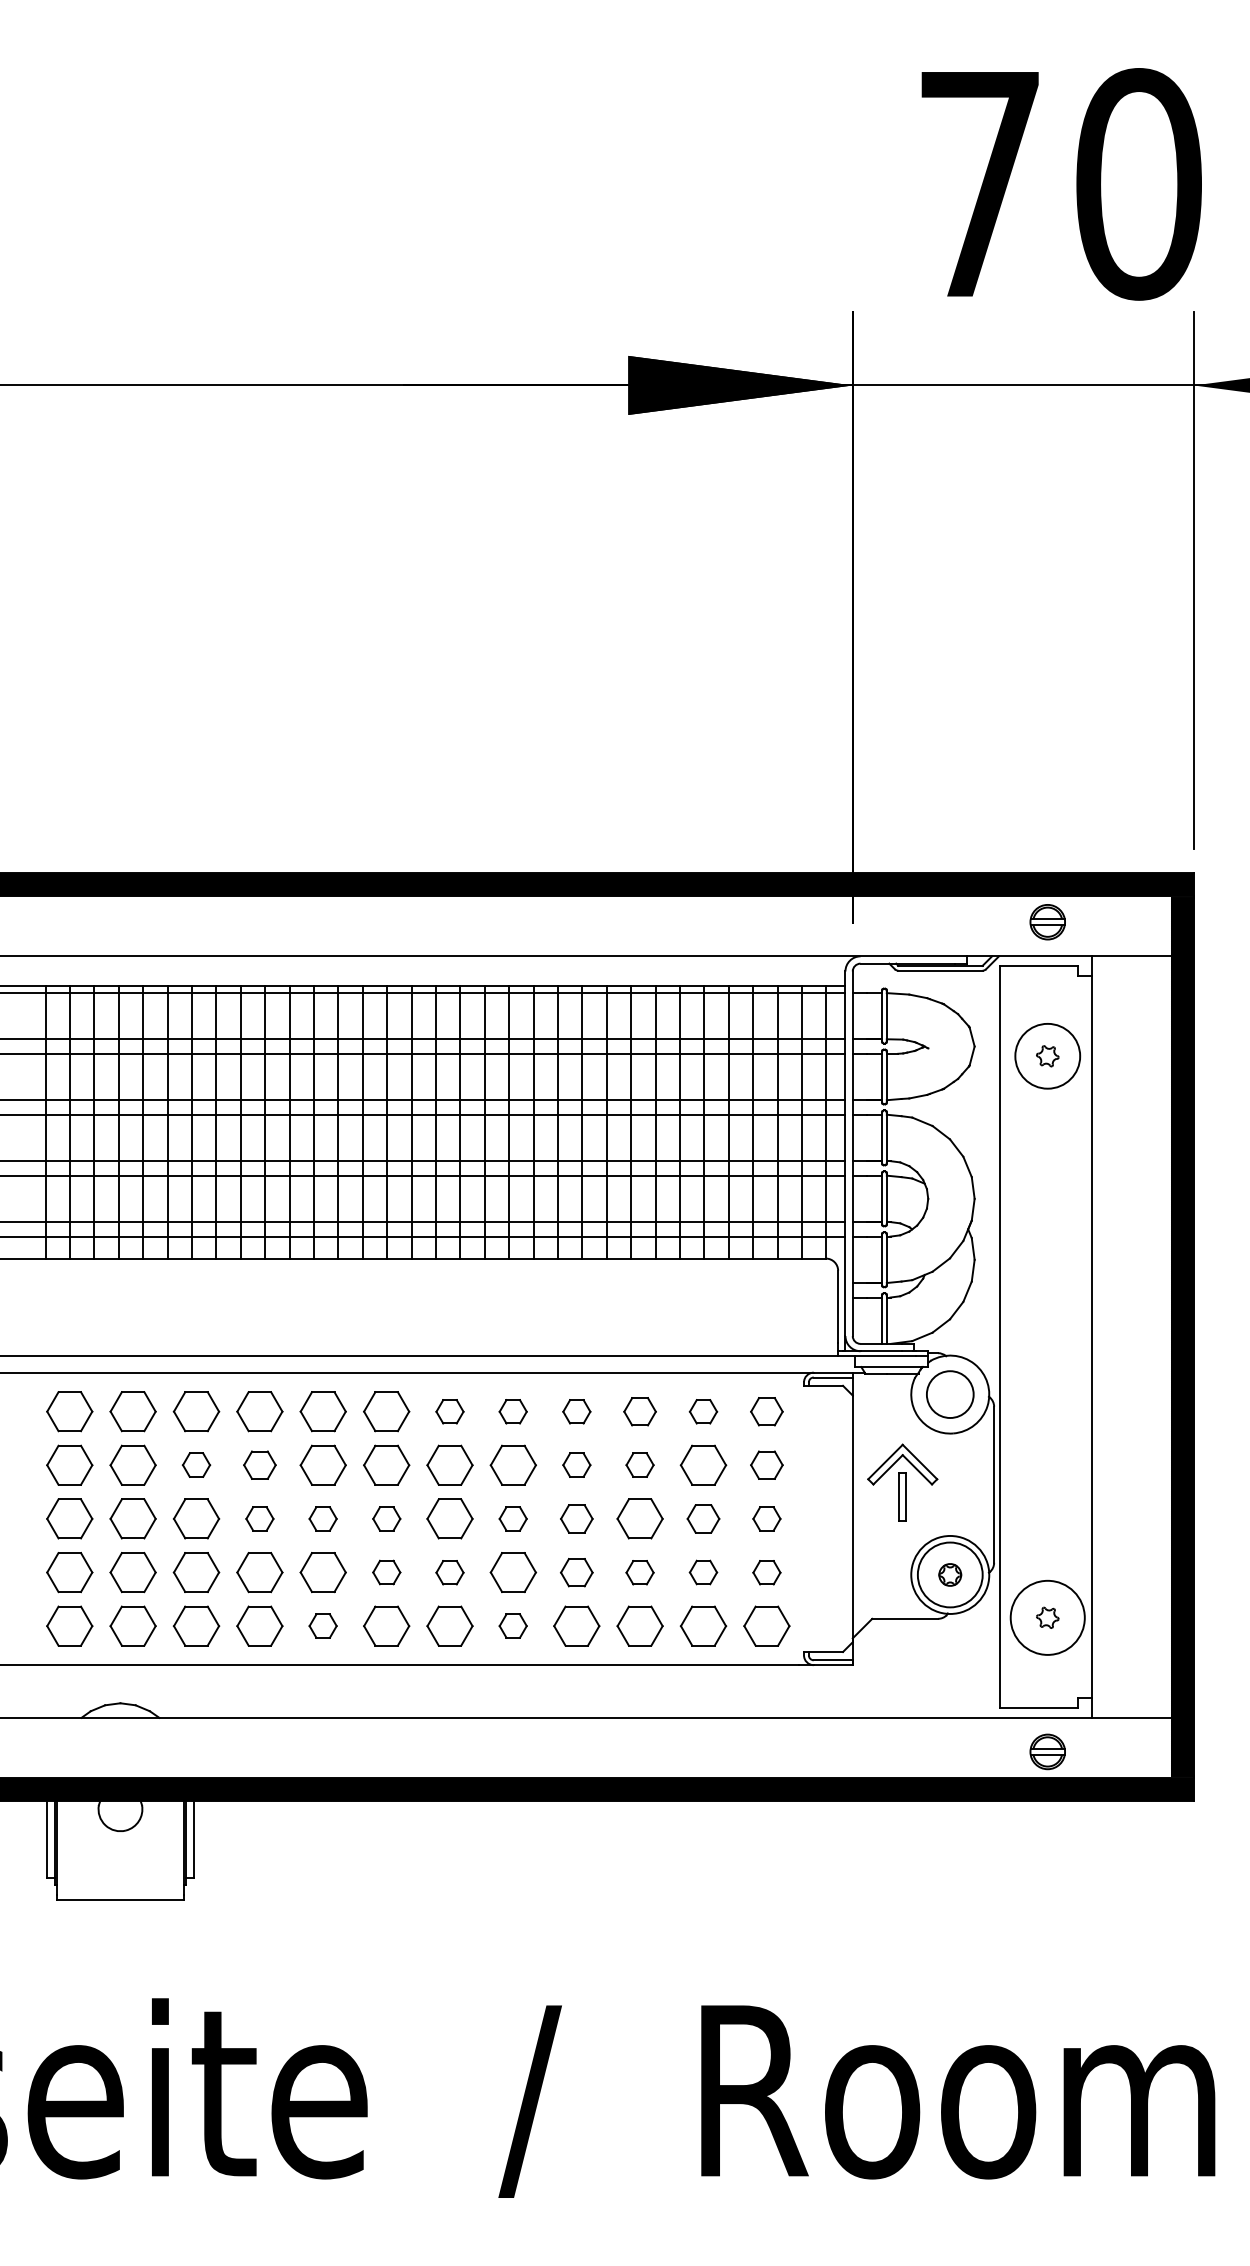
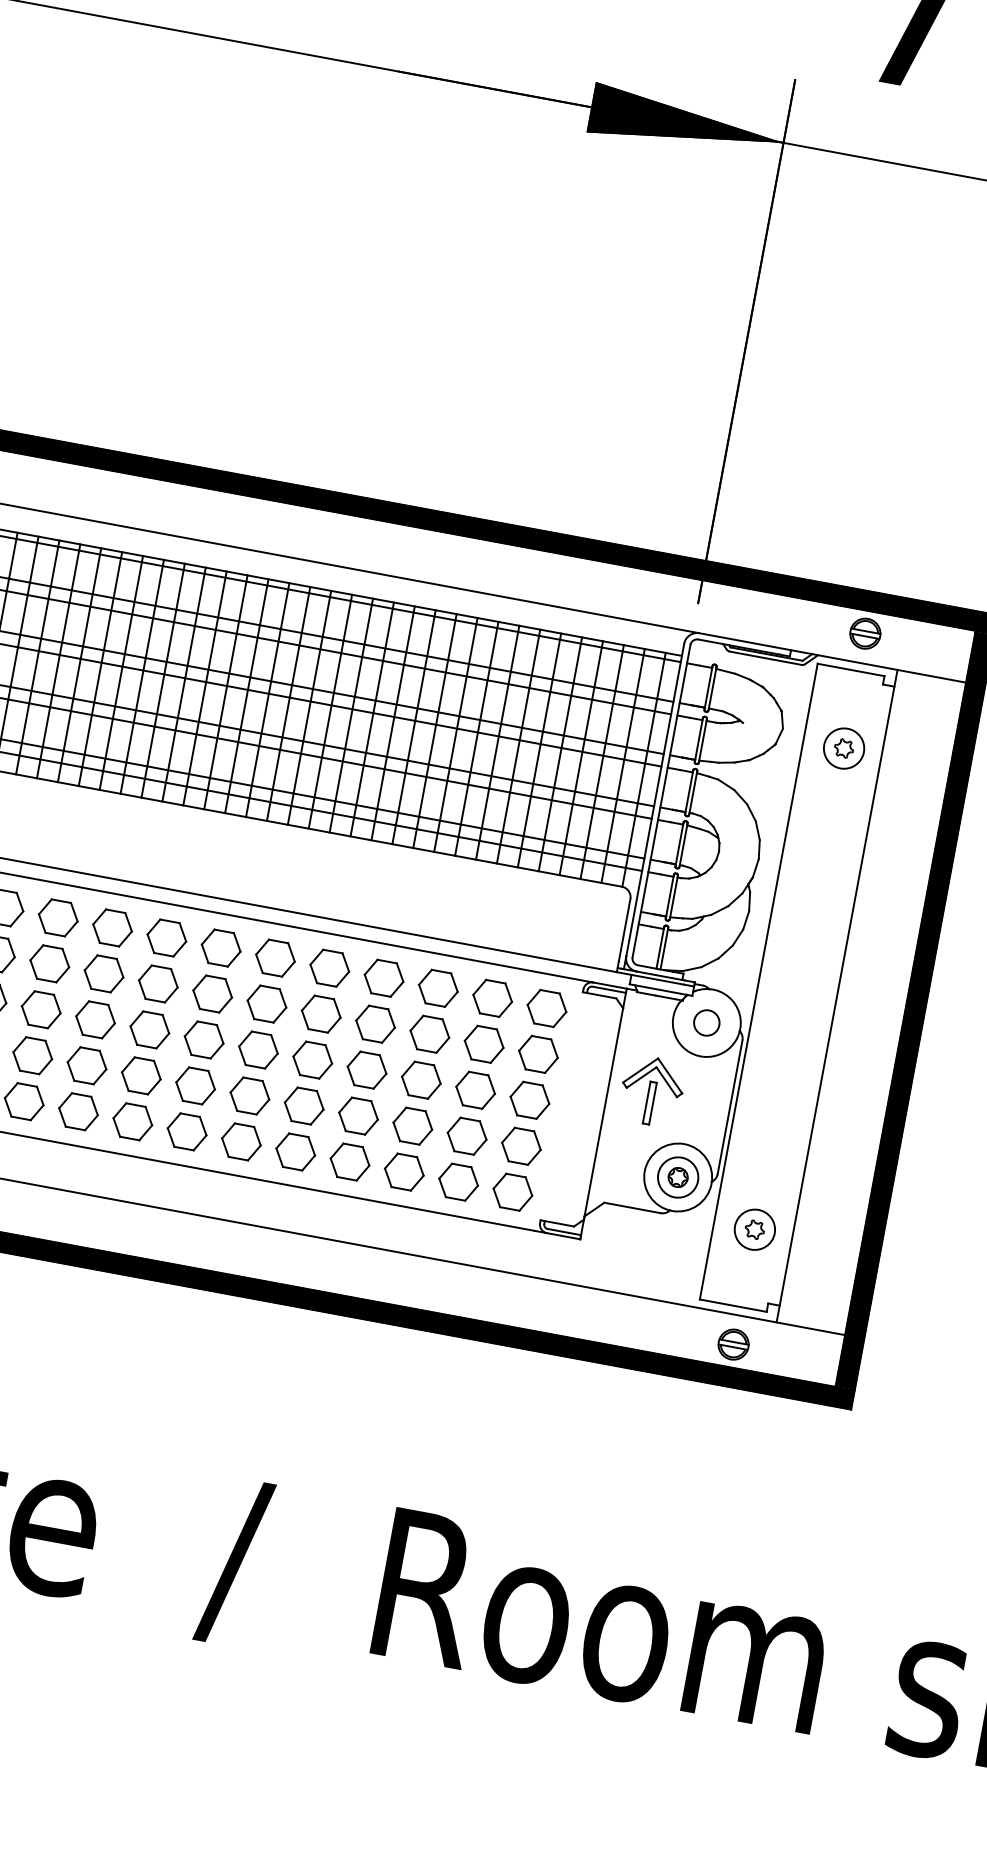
circle: (1047, 1056) -> (843, 748), size x0.71
circle: (949, 1394) -> (706, 1022), size x0.62
part: (449, 1411) -> (275, 957), size x1.67
part: (512, 1411) -> (329, 967), size x1.67
part: (576, 1411) -> (383, 978), size x1.67
part: (639, 1411) -> (437, 988), size x1.43
part: (703, 1411) -> (492, 998), size x1.67
part: (766, 1411) -> (546, 1008), size x1.43
part: (196, 1464) -> (49, 963), size x1.67
part: (259, 1464) -> (103, 973), size x1.43
part: (576, 1464) -> (375, 1023), size x1.67
part: (639, 1464) -> (429, 1033), size x1.67
part: (766, 1464) -> (538, 1053), size x1.43
part: (259, 1518) -> (95, 1019), size x1.67
part: (322, 1518) -> (149, 1029), size x1.67
part: (386, 1518) -> (204, 1039), size x1.67
part: (512, 1518) -> (312, 1059), size x1.67
part: (576, 1518) -> (366, 1069), size x1.43
part: (703, 1518) -> (475, 1089), size x1.43
part: (766, 1518) -> (529, 1099), size x1.67
part: (386, 1572) -> (195, 1085), size x1.67
part: (449, 1572) -> (249, 1095), size x1.67
part: (576, 1572) -> (358, 1116), size x1.43
part: (639, 1572) -> (412, 1126), size x1.67
part: (703, 1572) -> (467, 1136), size x1.67
part: (766, 1572) -> (521, 1146), size x1.67
circle: (950, 1574) -> (678, 1177), size x0.71
circle: (1047, 1617) -> (754, 1229), size x0.62
part: (322, 1625) -> (132, 1121), size x1.67
part: (512, 1625) -> (295, 1151), size x1.67

